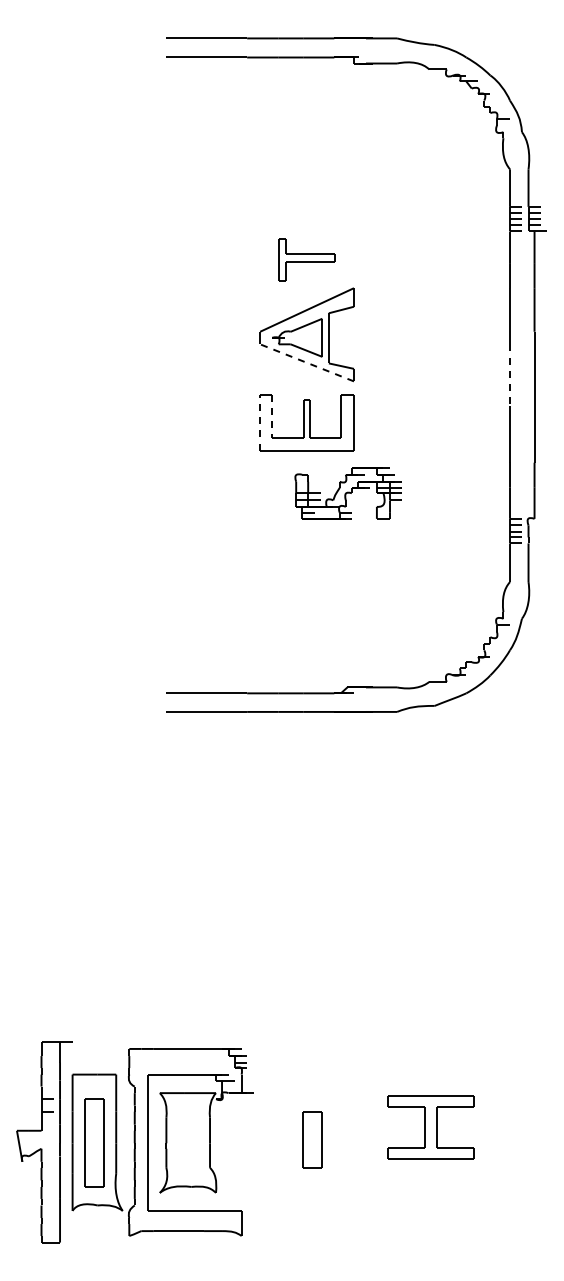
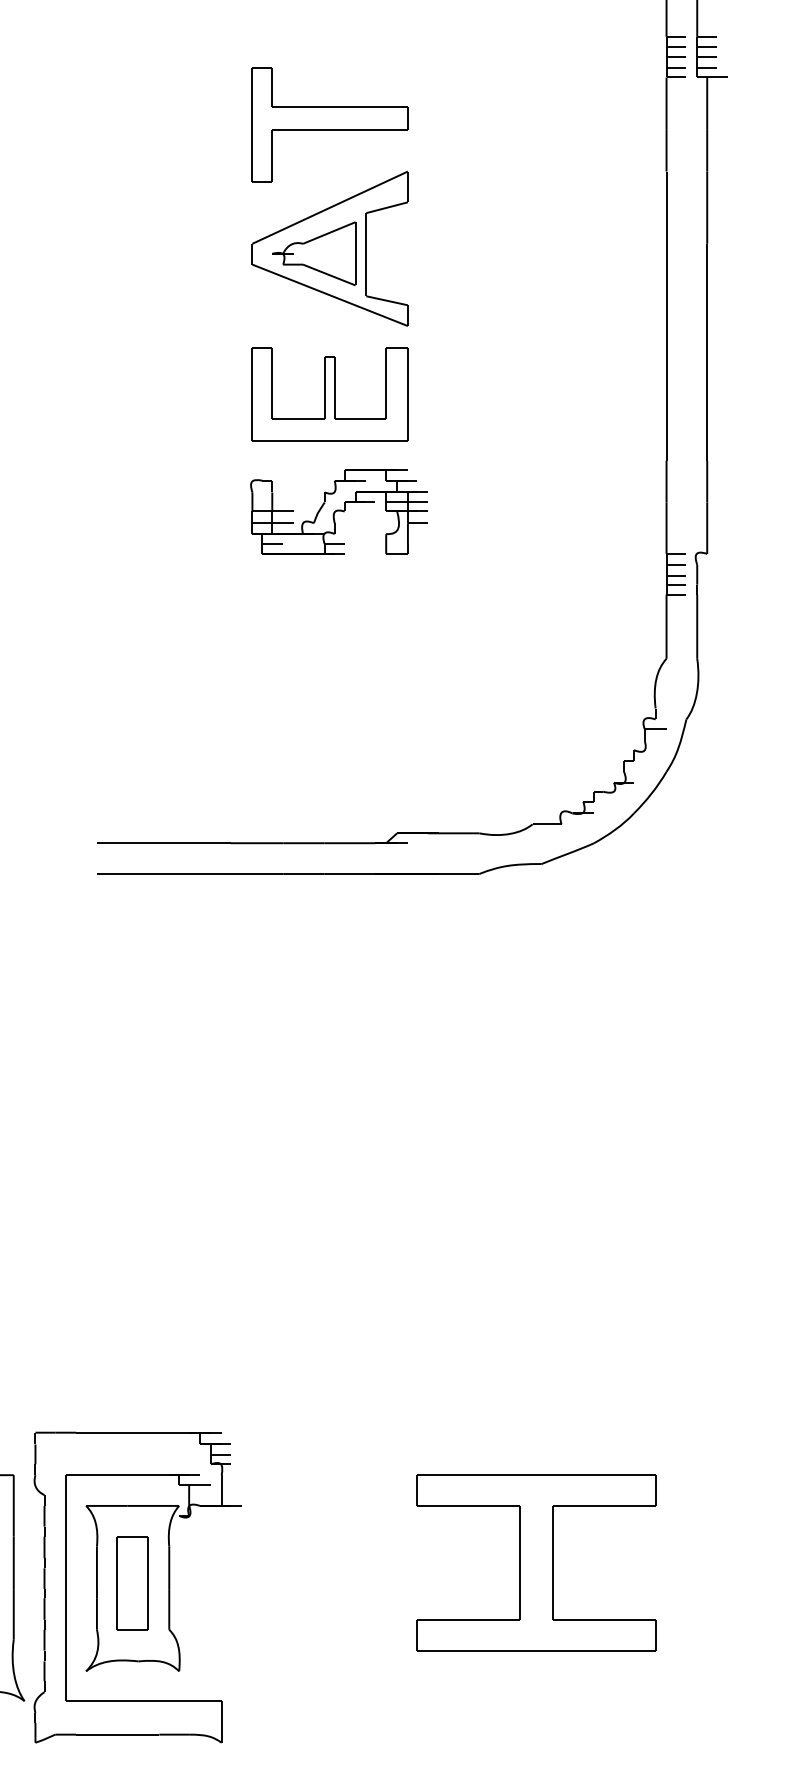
part: (306, 259) -> (329, 123), size x1.67
line: (306, 362) -> (329, 294), dashed -> solid
line: (510, 375) -> (667, 316), dashed -> solid
line: (272, 416) -> (272, 384), dashed -> solid
line: (260, 422) -> (252, 394), dashed -> solid
part: (347, 493) -> (337, 511), moved
part: (430, 1127) -> (534, 1562), size x1.67
part: (312, 1139) -> (131, 1582), moved

